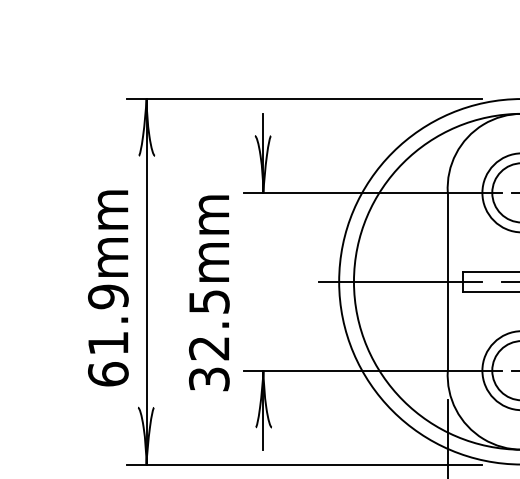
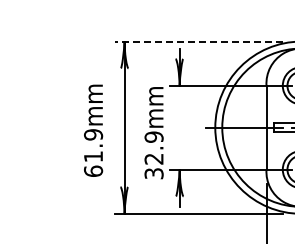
line: (305, 98) -> (199, 41), solid -> dashed
text: (108, 287) -> (93, 130), moved
text: (208, 300) -> (153, 136), 32.5mm -> 32.9mm

